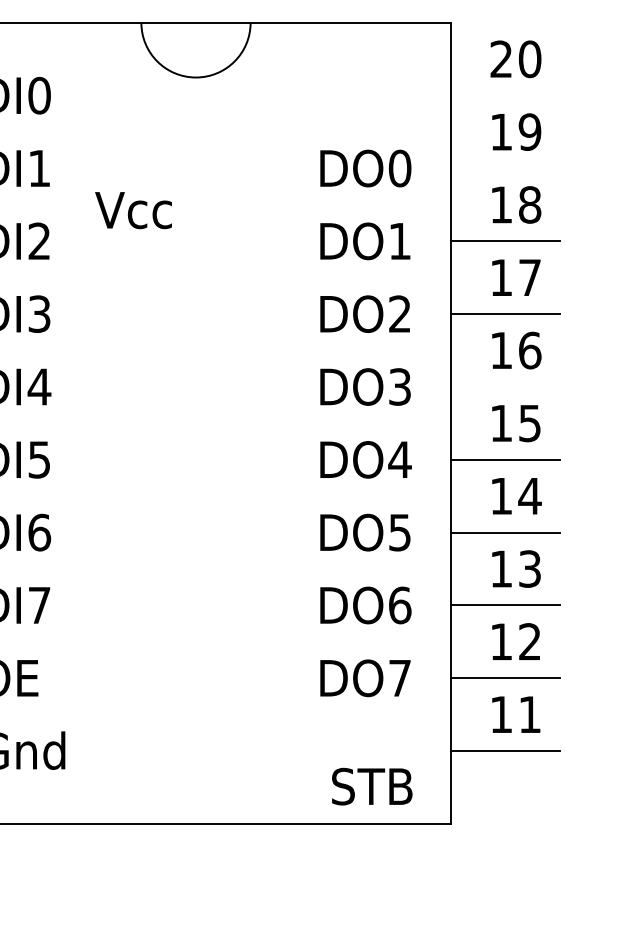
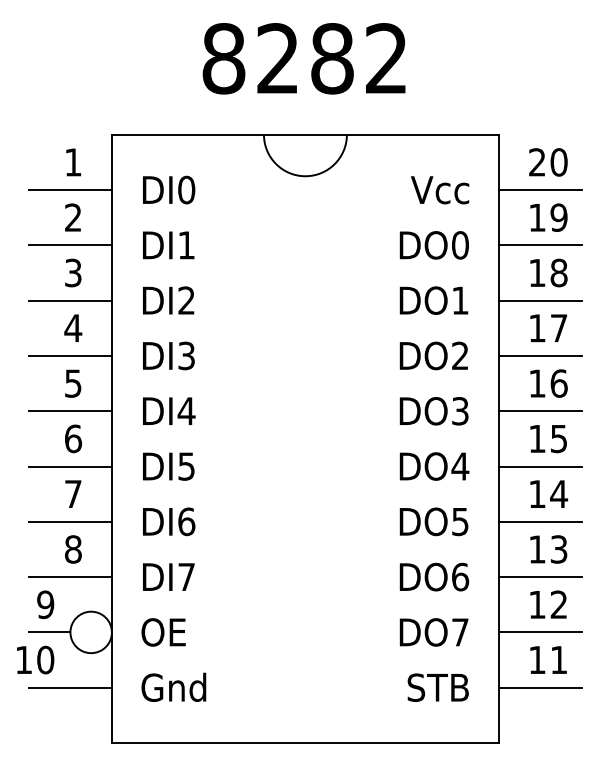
line: (504, 96) -> (539, 190), added
line: (504, 168) -> (539, 245), added
text: (134, 210) -> (440, 190), moved
line: (504, 387) -> (539, 411), added
text: (371, 786) -> (437, 687), moved

